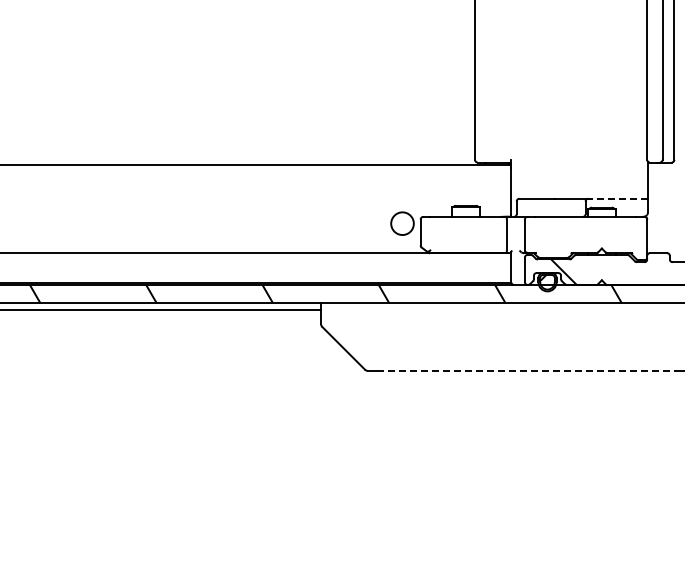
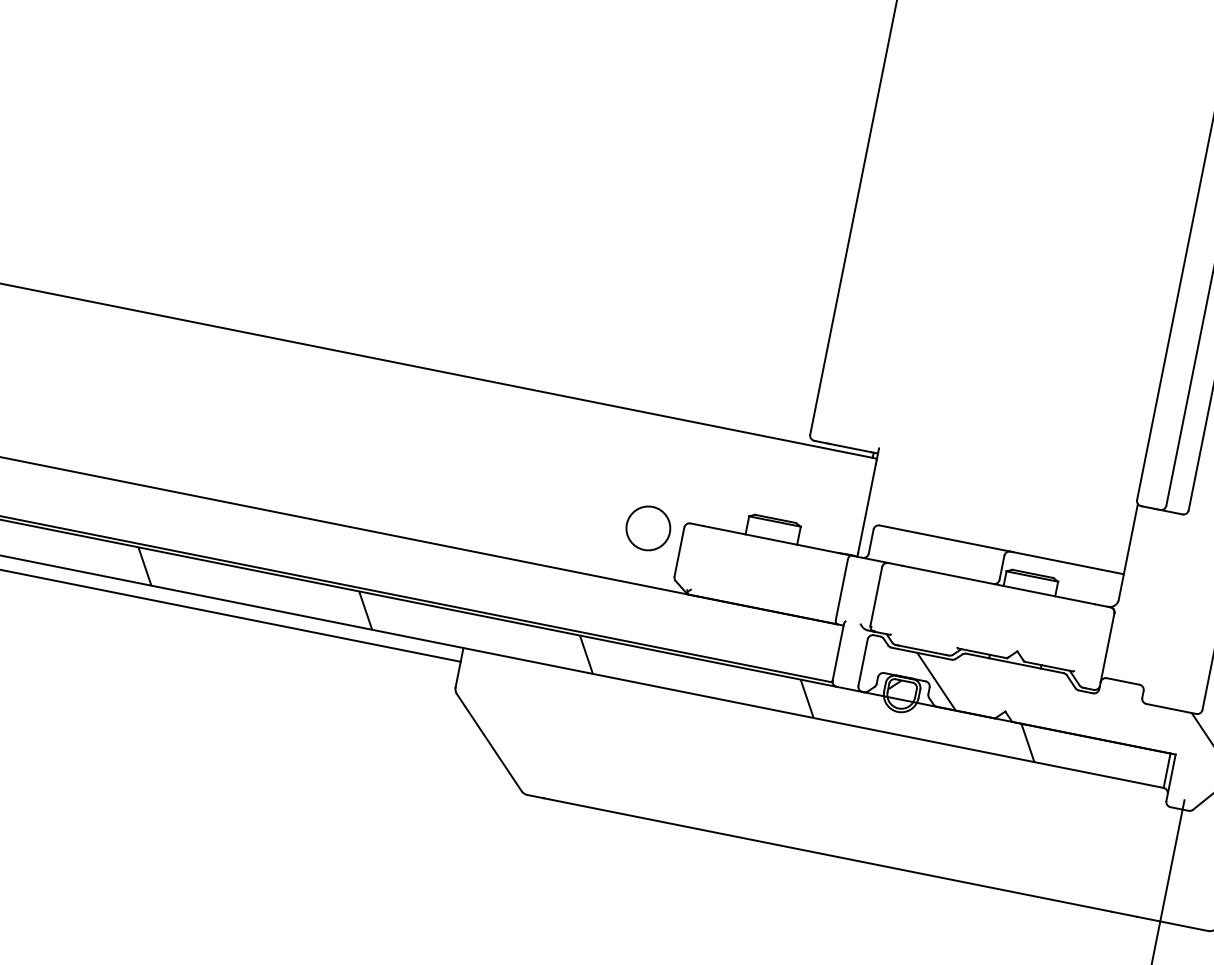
line: (618, 198) -> (1067, 562), dashed -> solid
line: (526, 370) -> (828, 854), dashed -> solid

